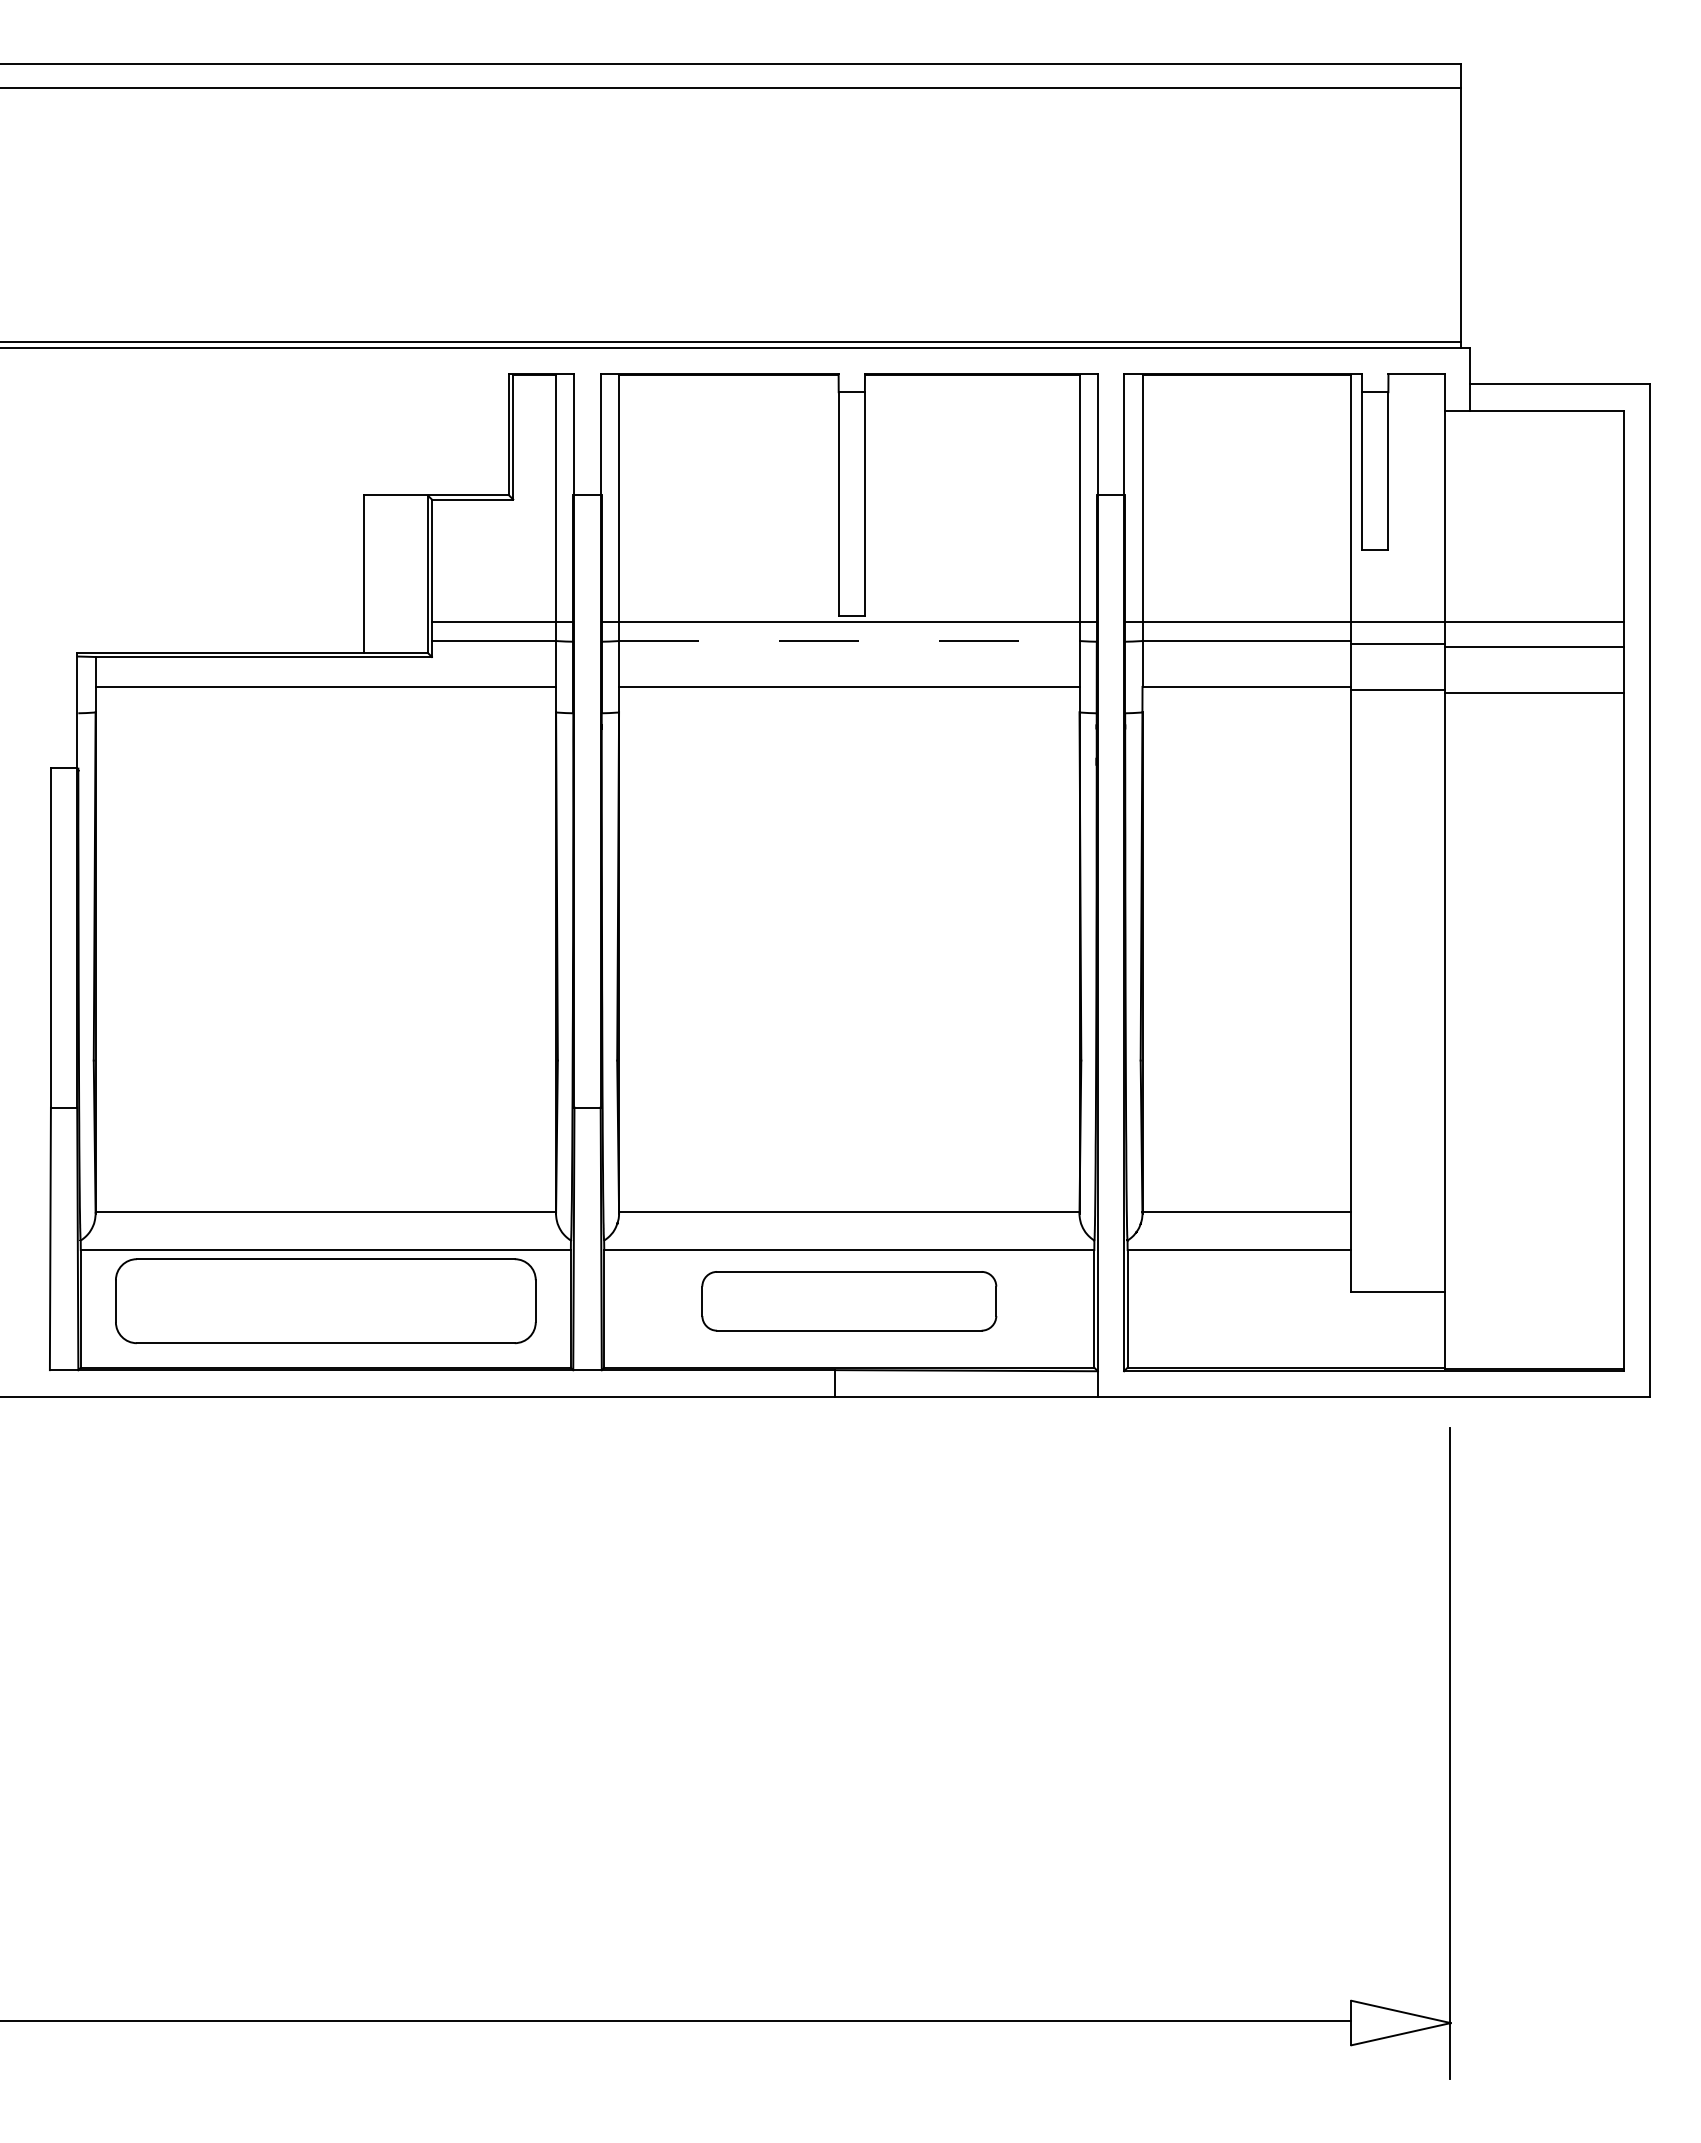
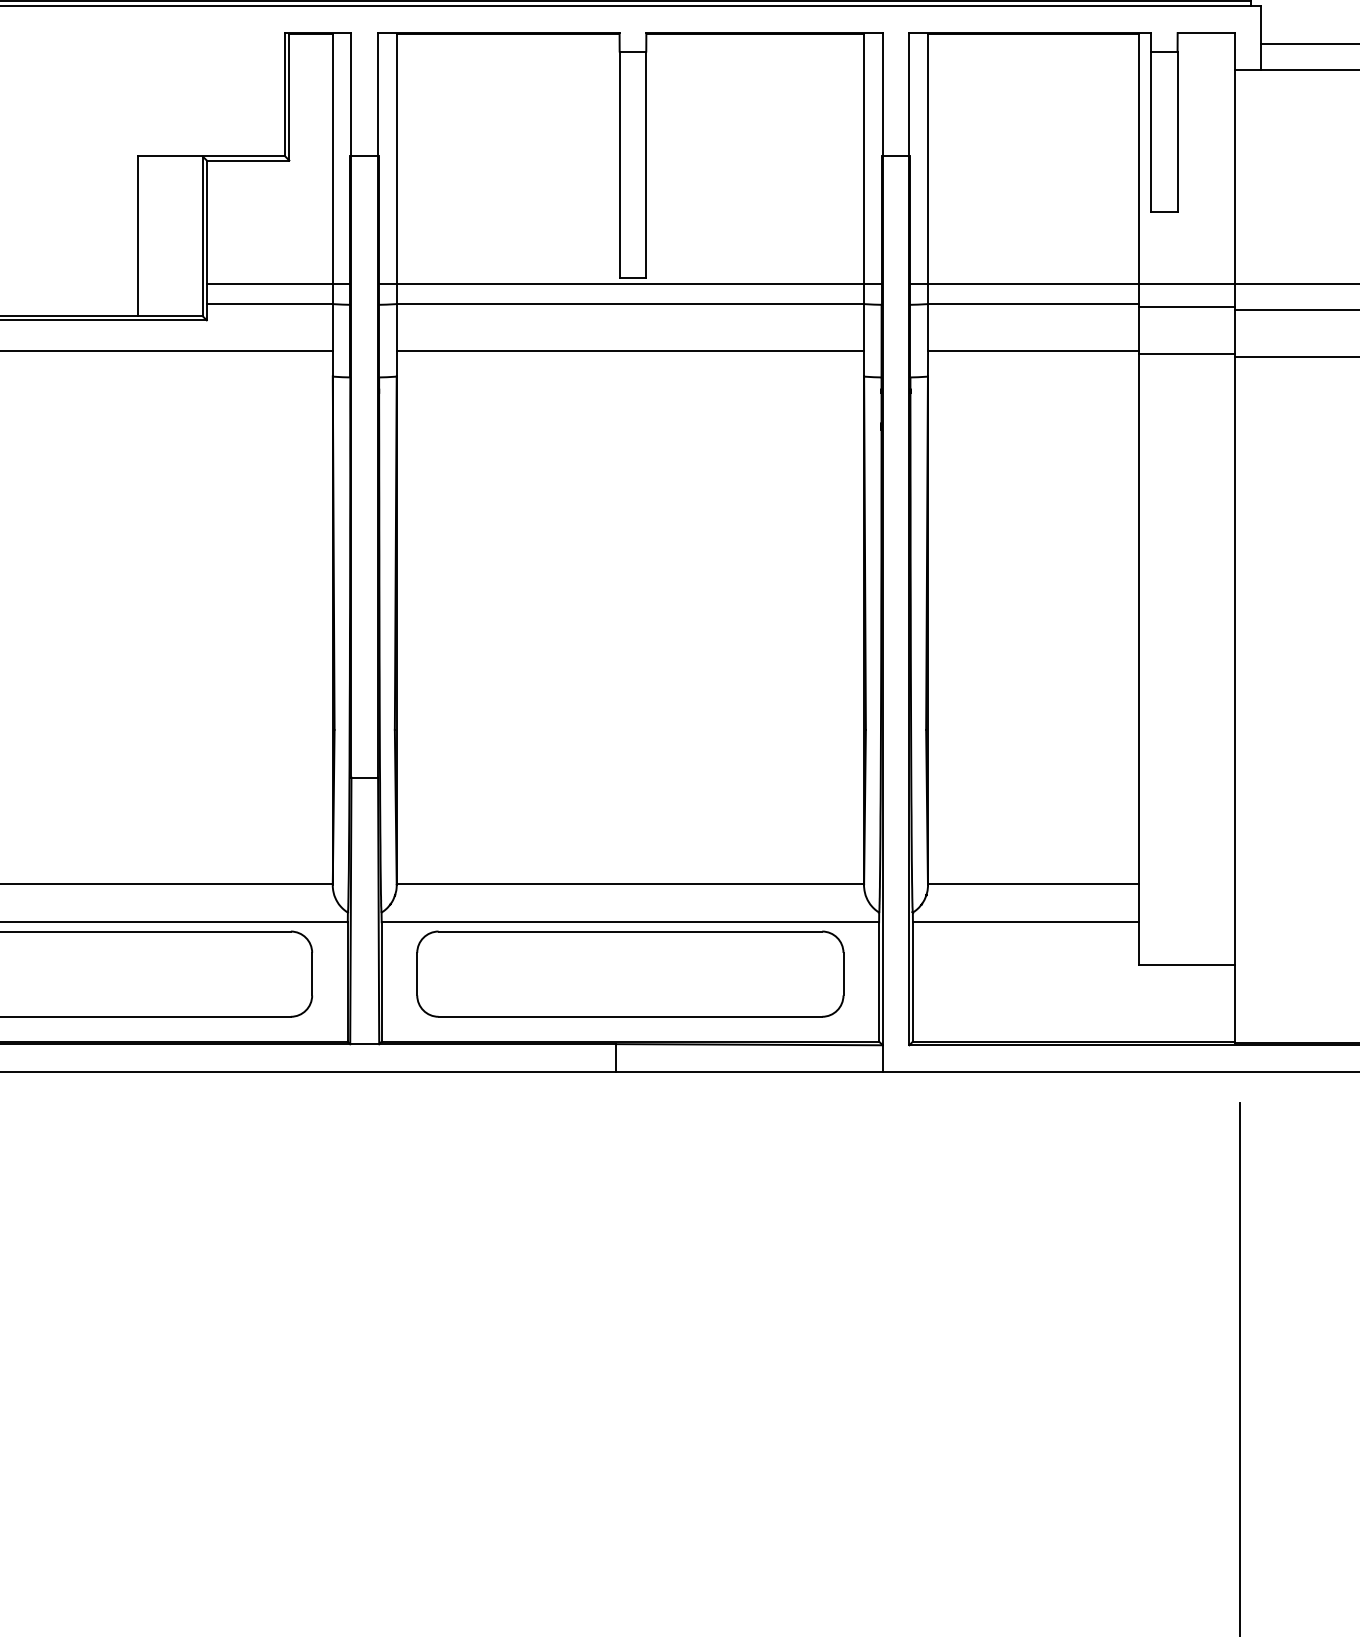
line: (849, 640) -> (630, 303), dashed -> solid
part: (849, 1301) -> (630, 974), size x1.43

